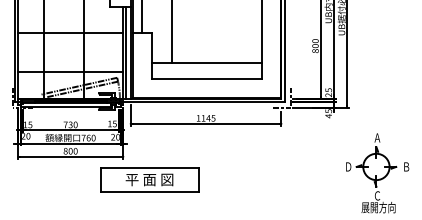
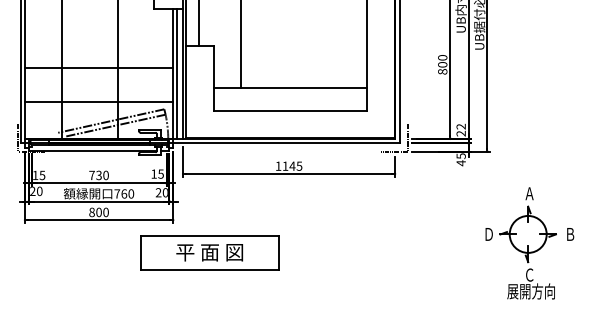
line: (70, 33) -> (99, 68), moved
text: (328, 90) -> (460, 126), 25 -> 22

